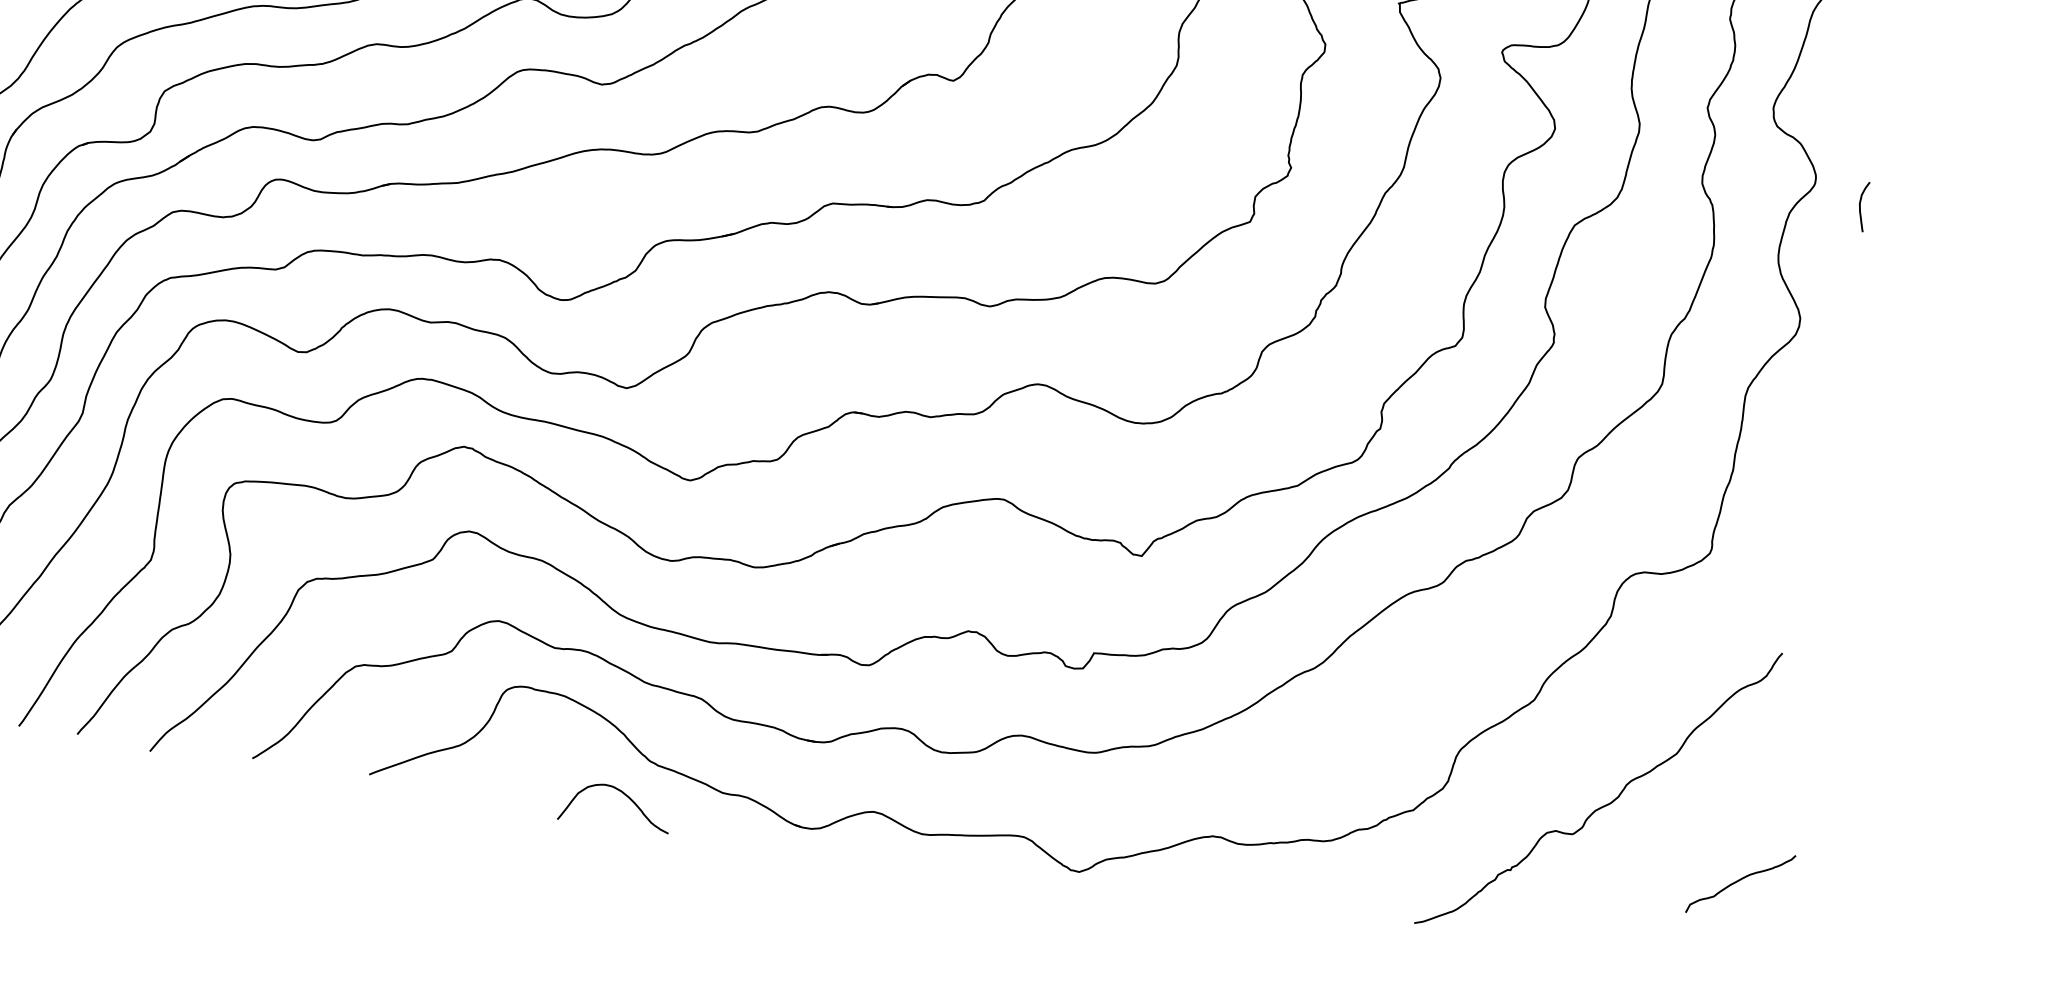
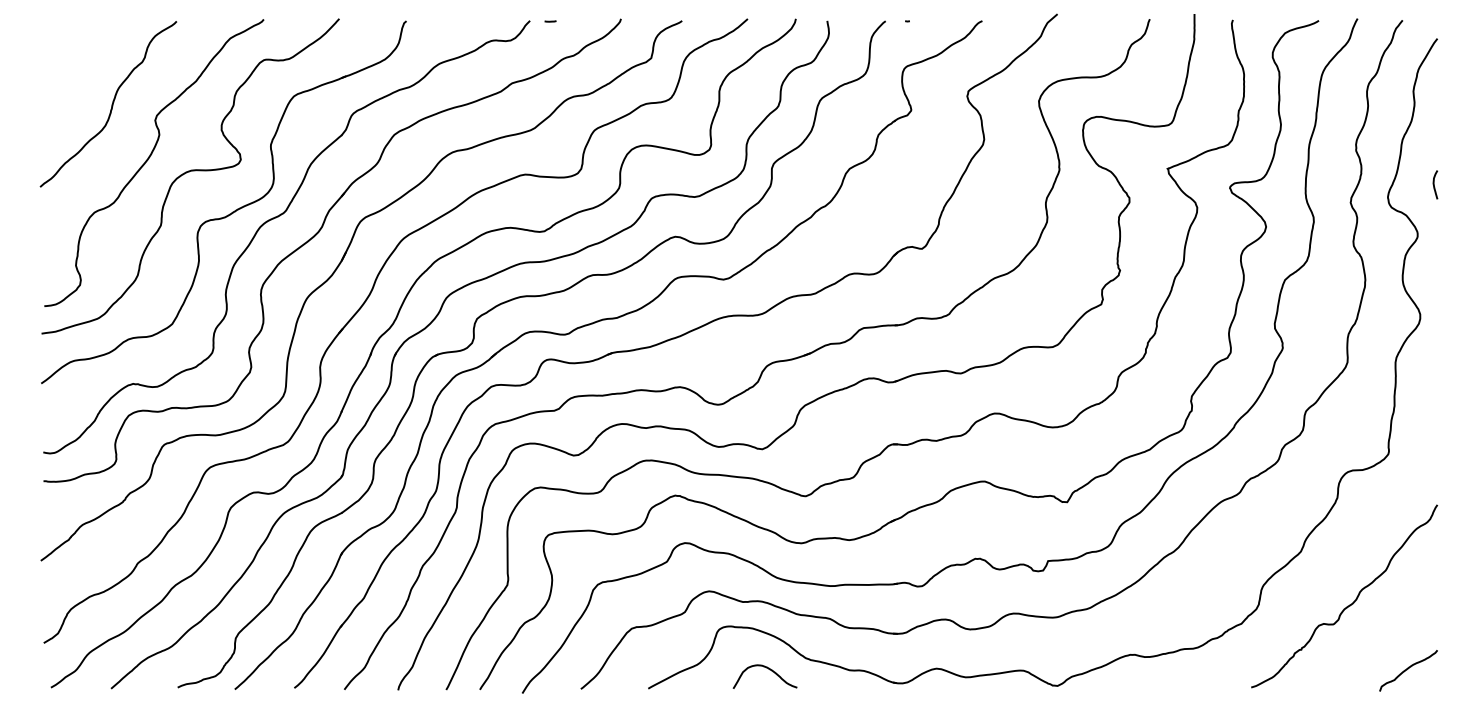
curve: (1861, 205) -> (1434, 184), moved
curve: (624, 796) -> (769, 670), moved
curve: (1740, 881) -> (1408, 669), moved

